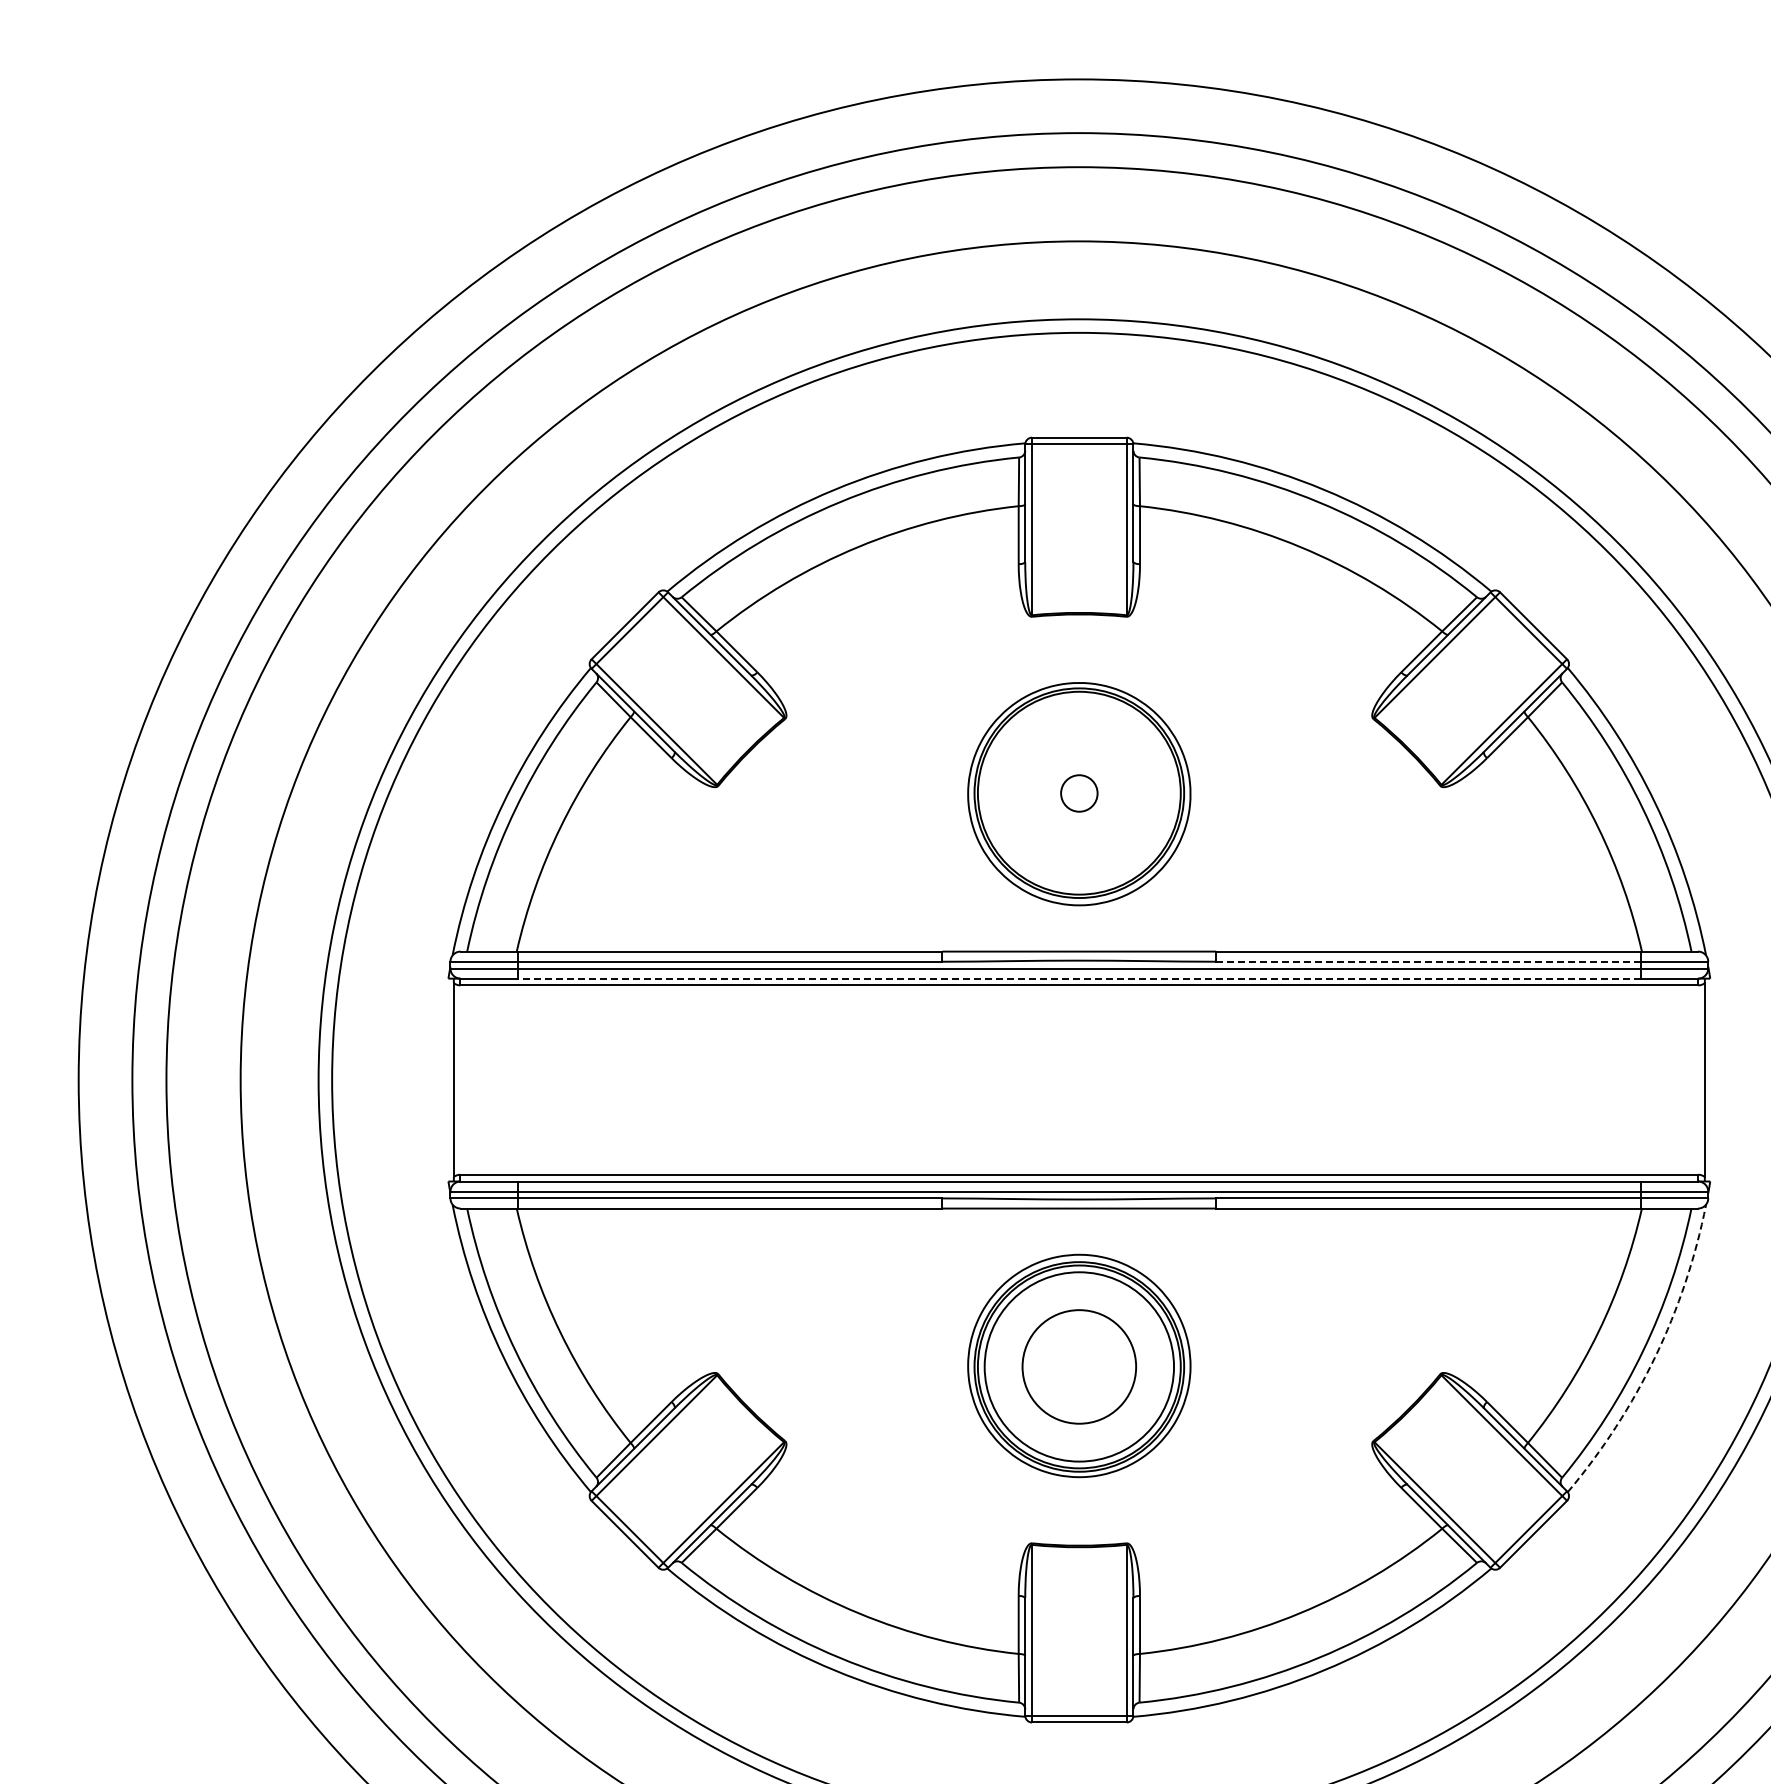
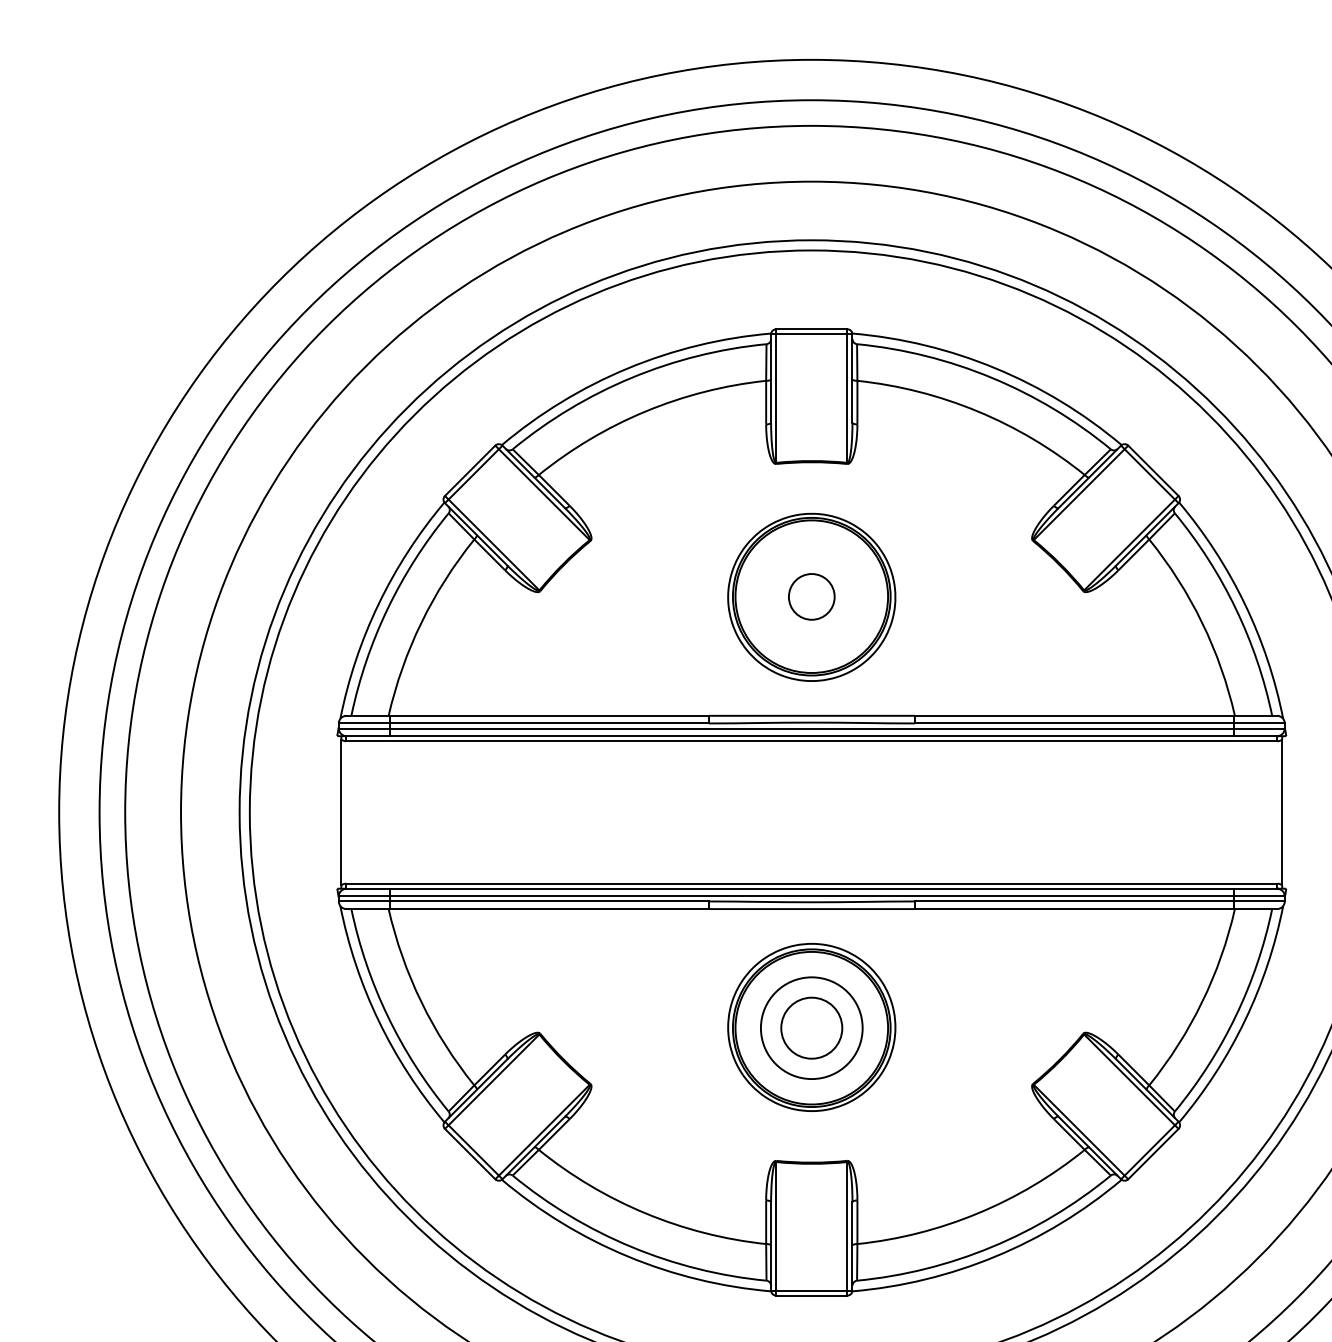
circle: (1078, 793) -> (811, 596), size x1.67
line: (1427, 961) -> (1073, 723), dashed -> solid
line: (1078, 978) -> (811, 736), dashed -> solid
arc: (1655, 1357) -> (1245, 1021), dashed -> solid
circle: (1078, 1366) -> (811, 1027), size x0.71
circle: (1078, 1366) -> (811, 1027), size x0.71

